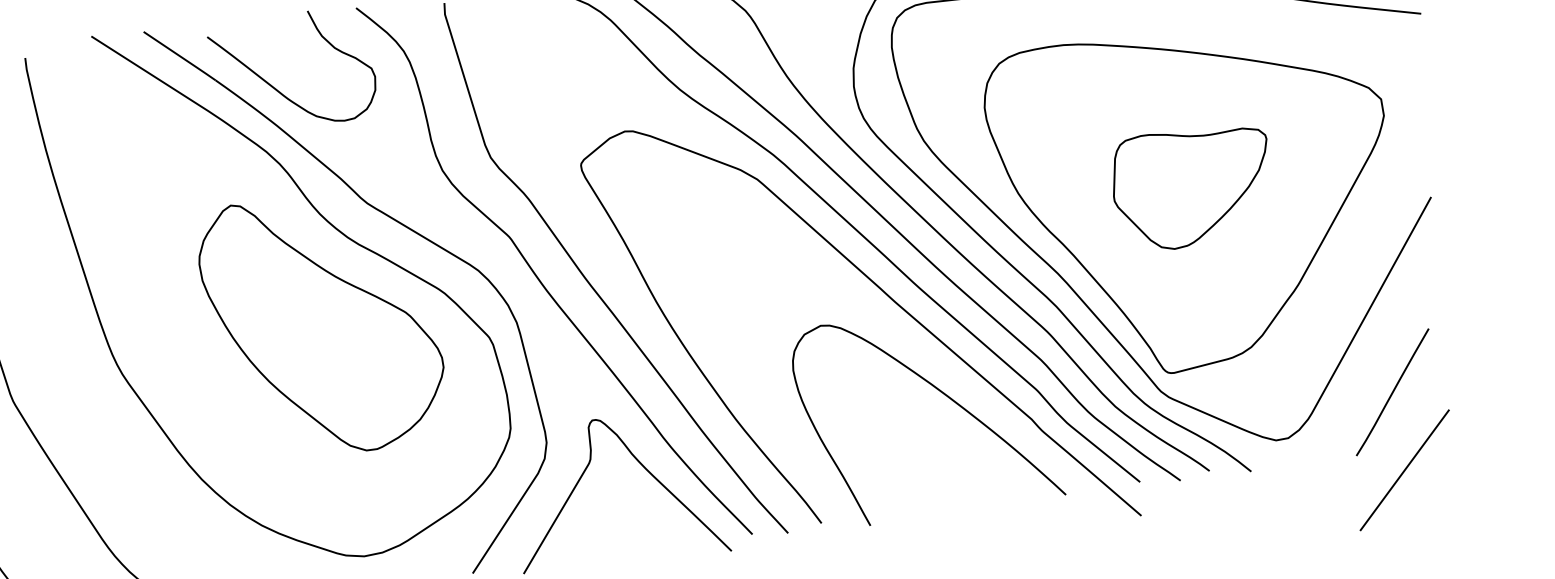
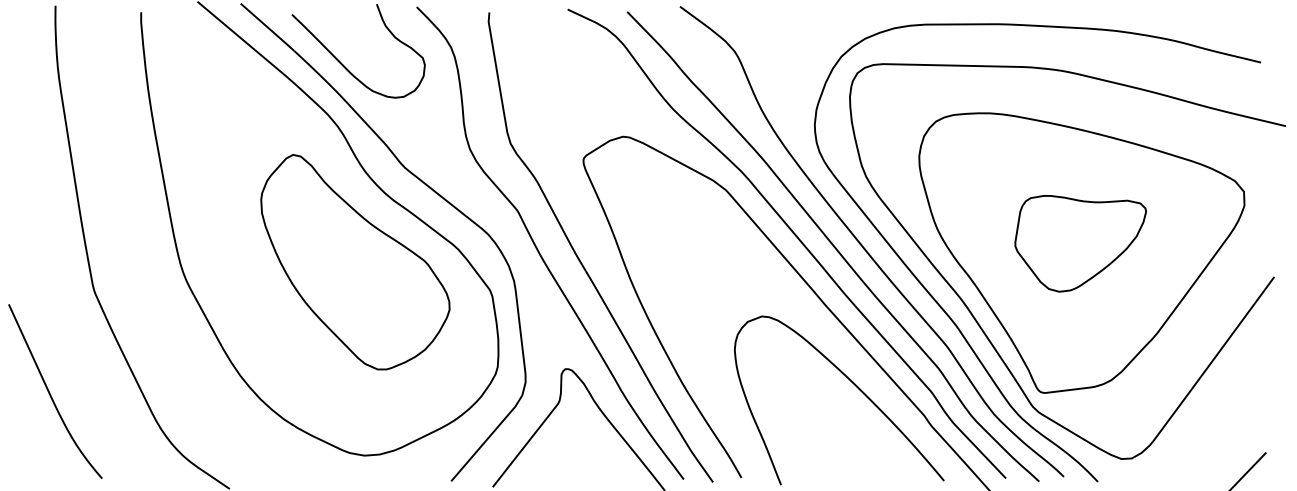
line: (1392, 391) -> (1221, 431), removed

